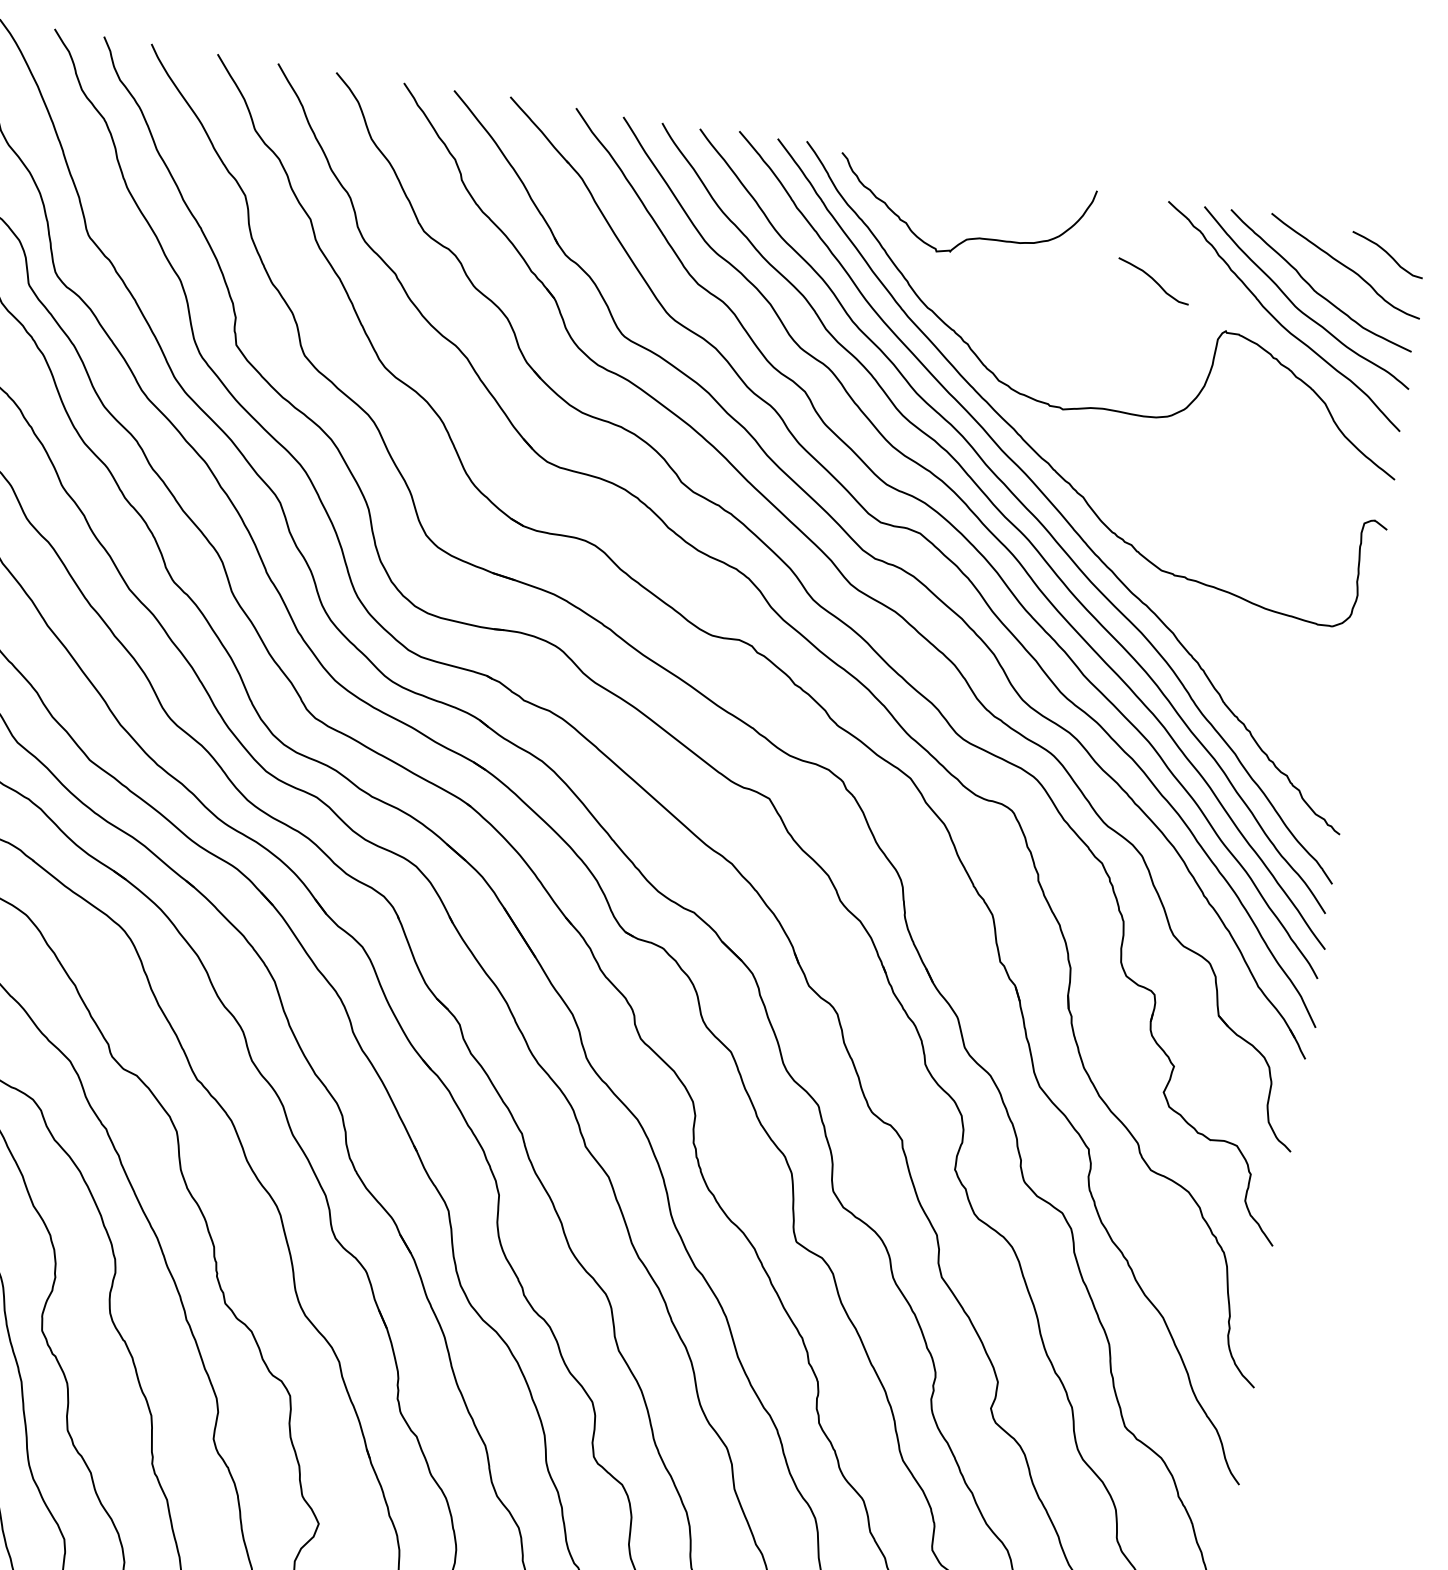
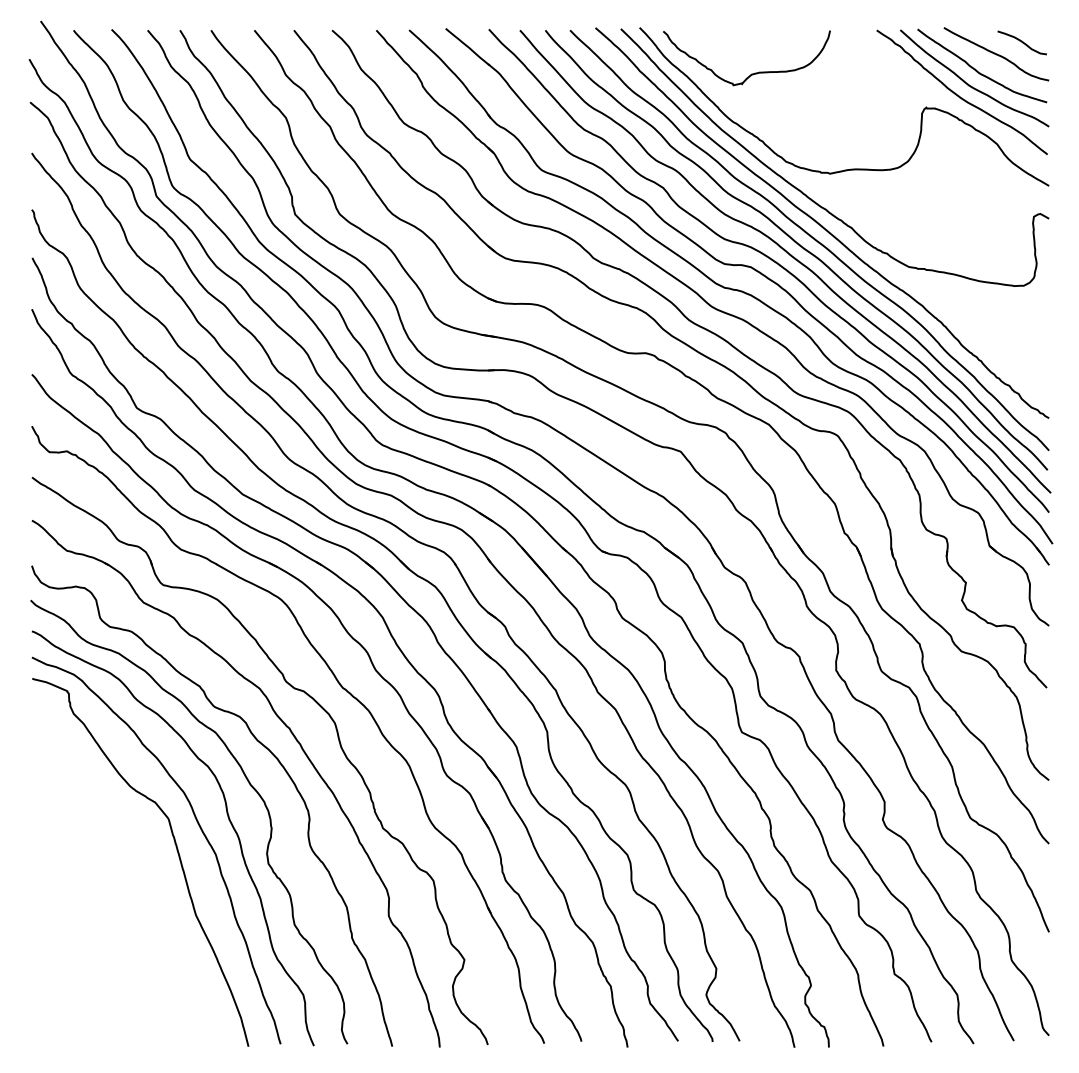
curve: (1152, 280) -> (874, 82), removed

